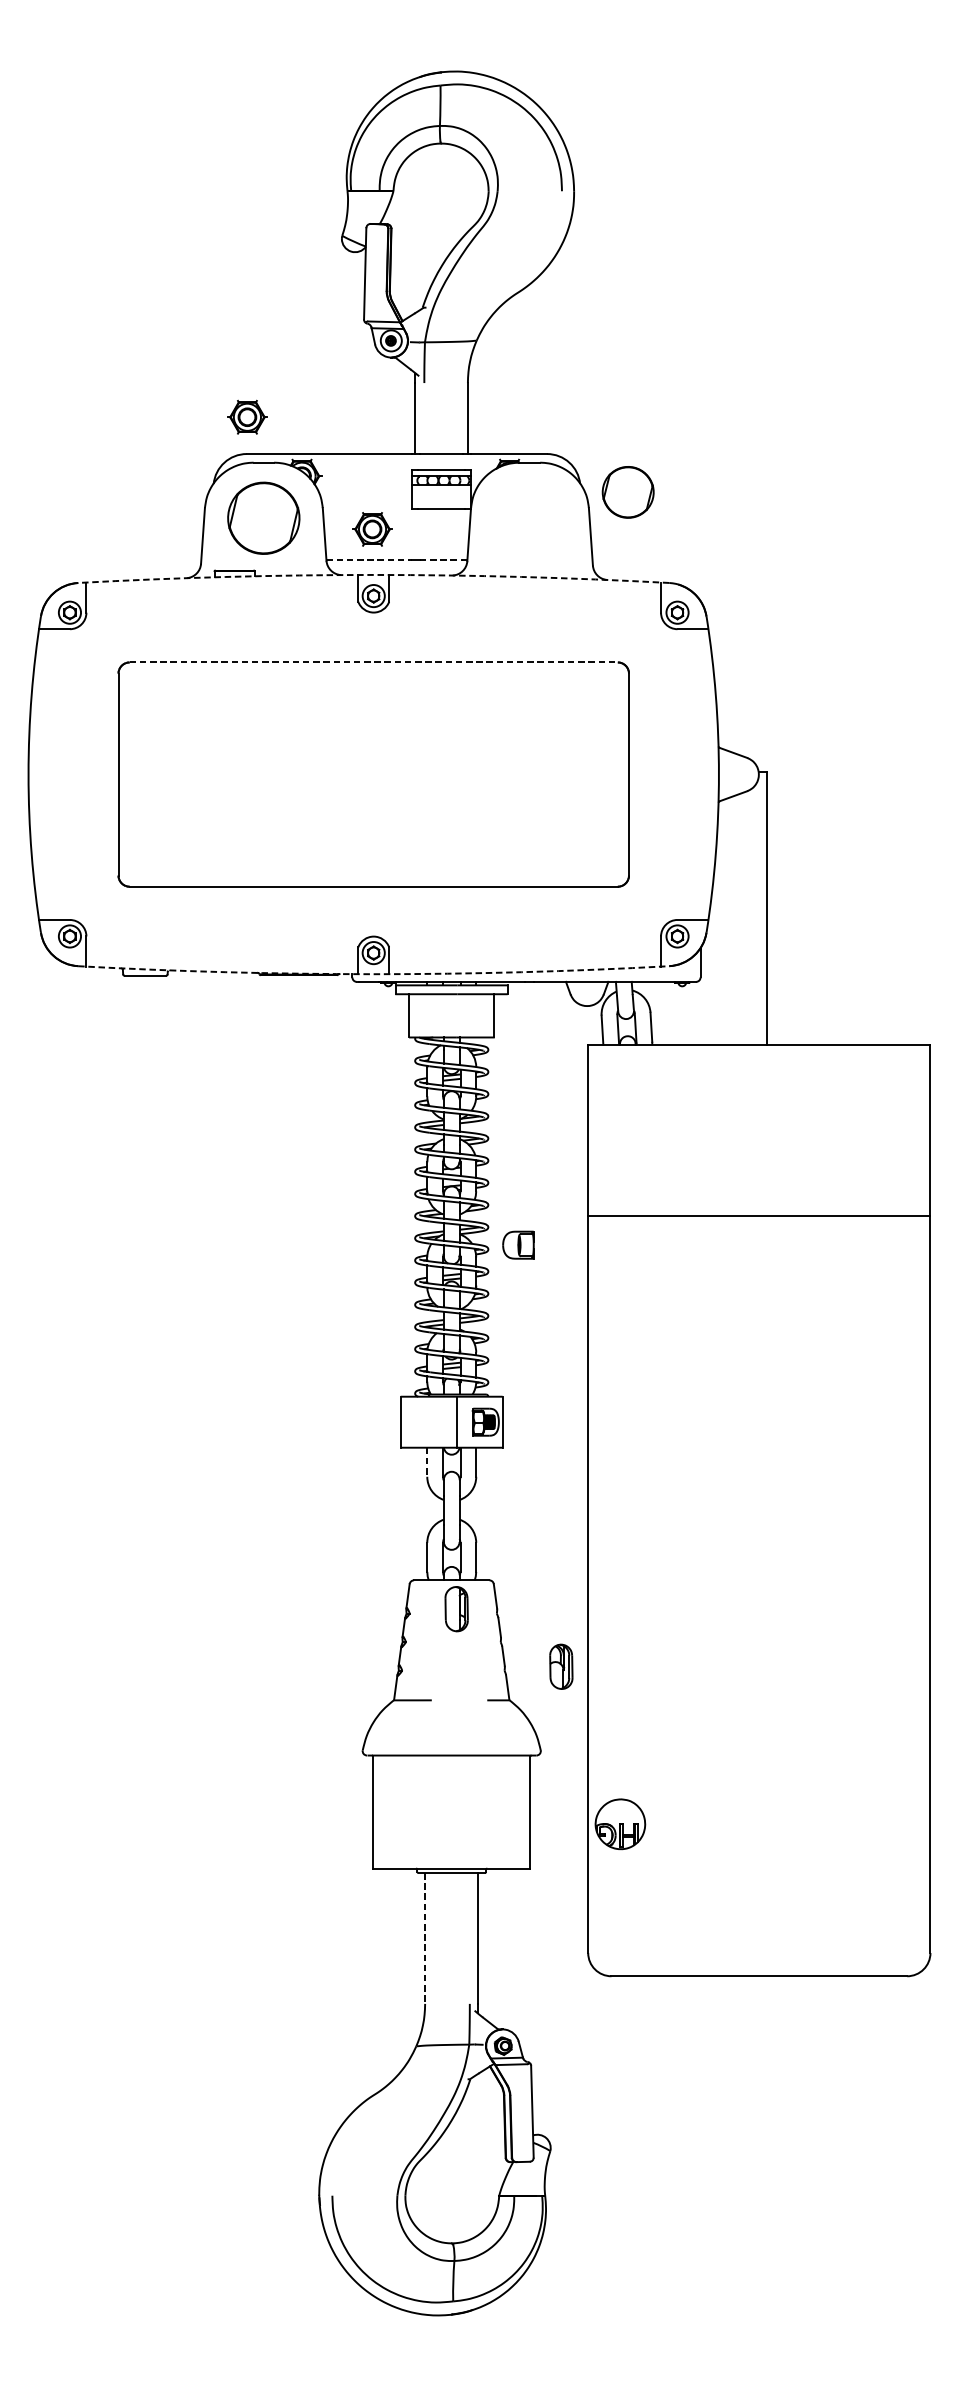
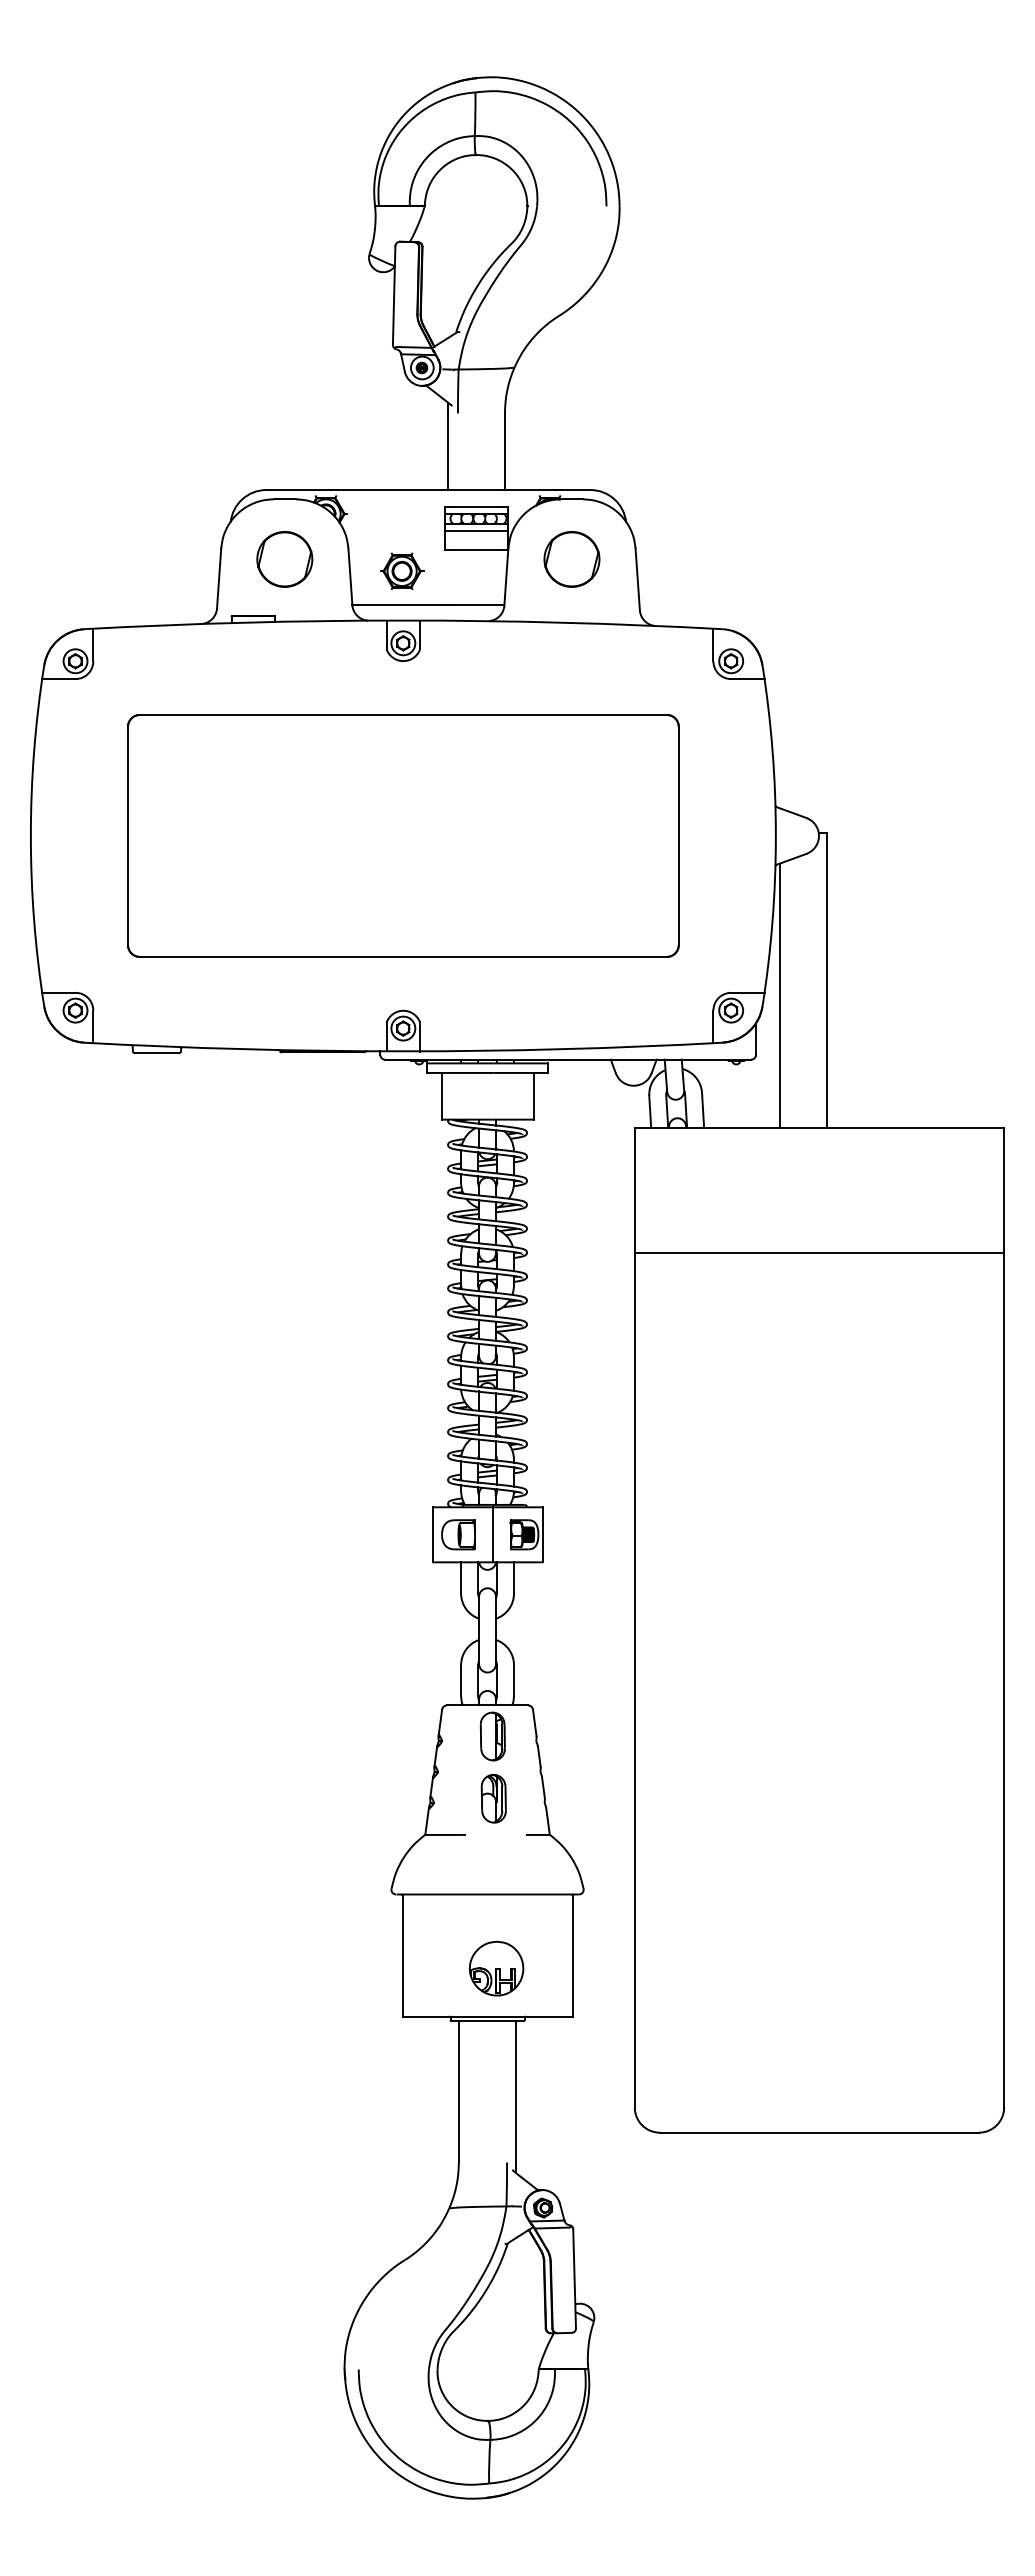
part: (247, 417) -> (267, 450), removed
line: (440, 491) -> (475, 530), added
part: (627, 492) -> (571, 559), moved
part: (263, 518) -> (284, 559), size x0.71
line: (369, 560) -> (398, 604), dashed -> solid
line: (441, 560) -> (476, 604), dashed -> solid
arc: (373, 574) -> (403, 620), dashed -> solid
line: (373, 662) -> (403, 714), dashed -> solid
line: (722, 922) -> (779, 995), added
arc: (373, 974) -> (403, 1051), dashed -> solid
line: (759, 1216) -> (819, 1253), moved
part: (518, 1244) -> (458, 1534), moved
line: (427, 1462) -> (461, 1578), dashed -> solid
part: (561, 1666) -> (493, 1798), moved
part: (620, 1824) -> (496, 1968), moved
line: (424, 1938) -> (458, 2091), dashed -> solid

